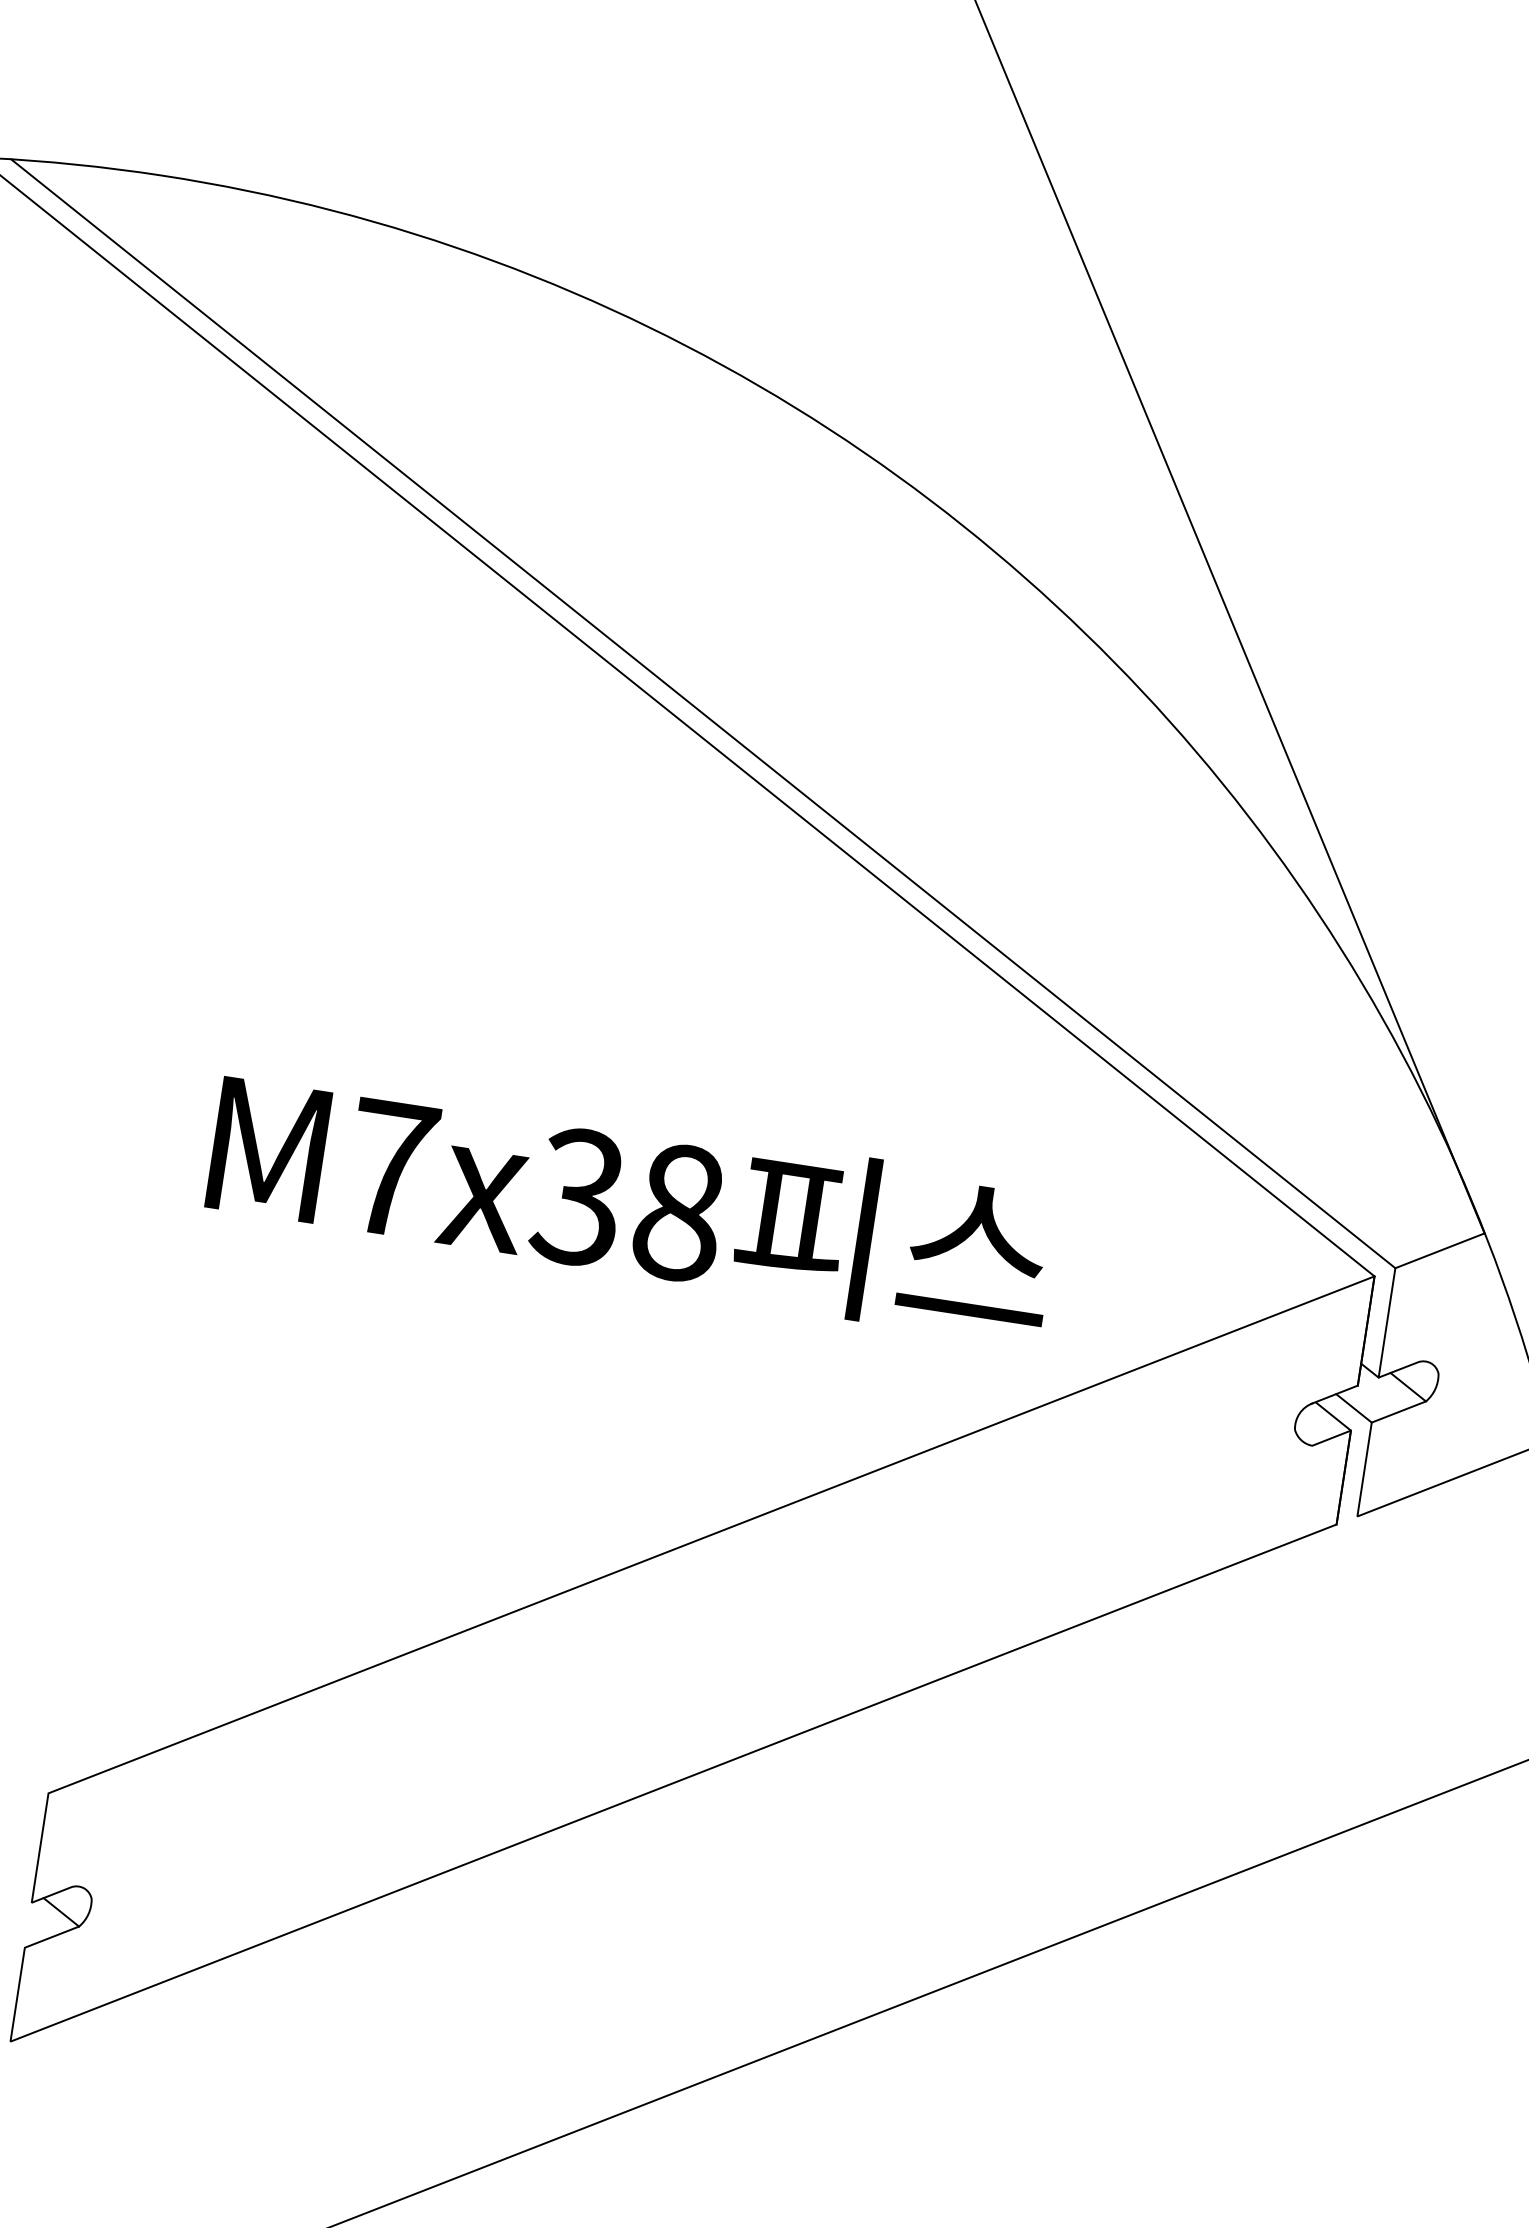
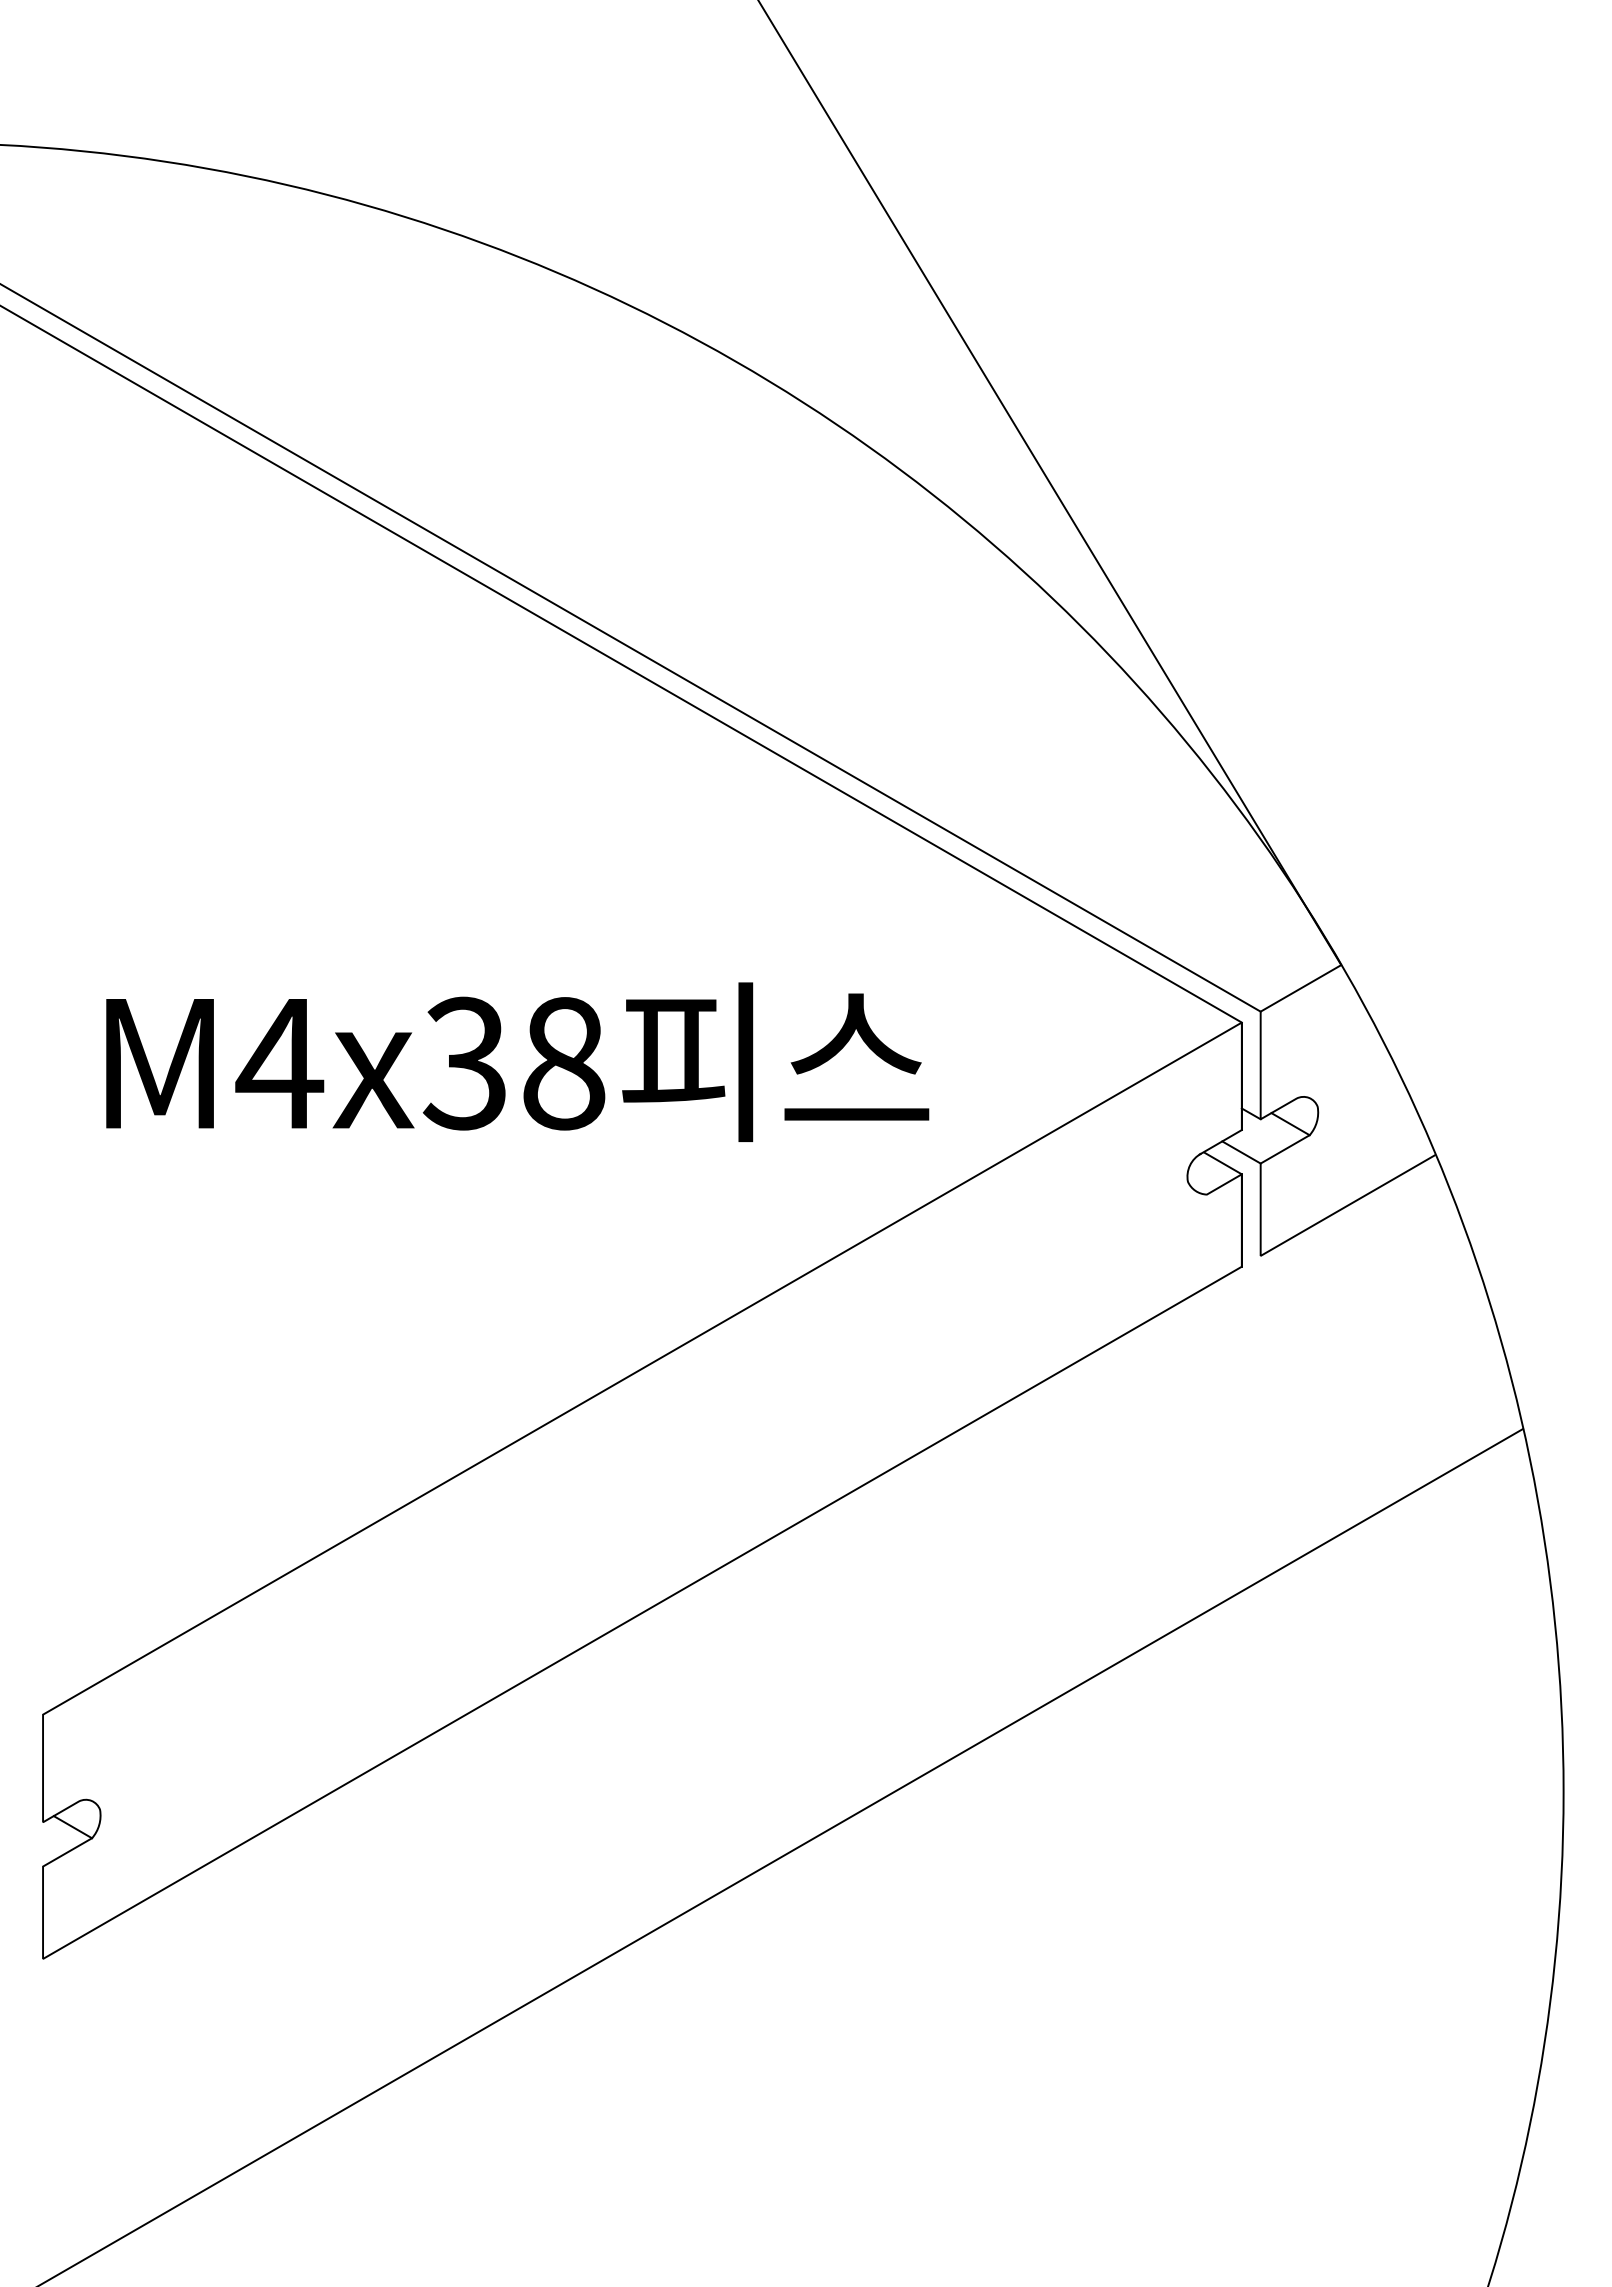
text: (390, 1168) -> (279, 1063), M7x38 -> M4x38

